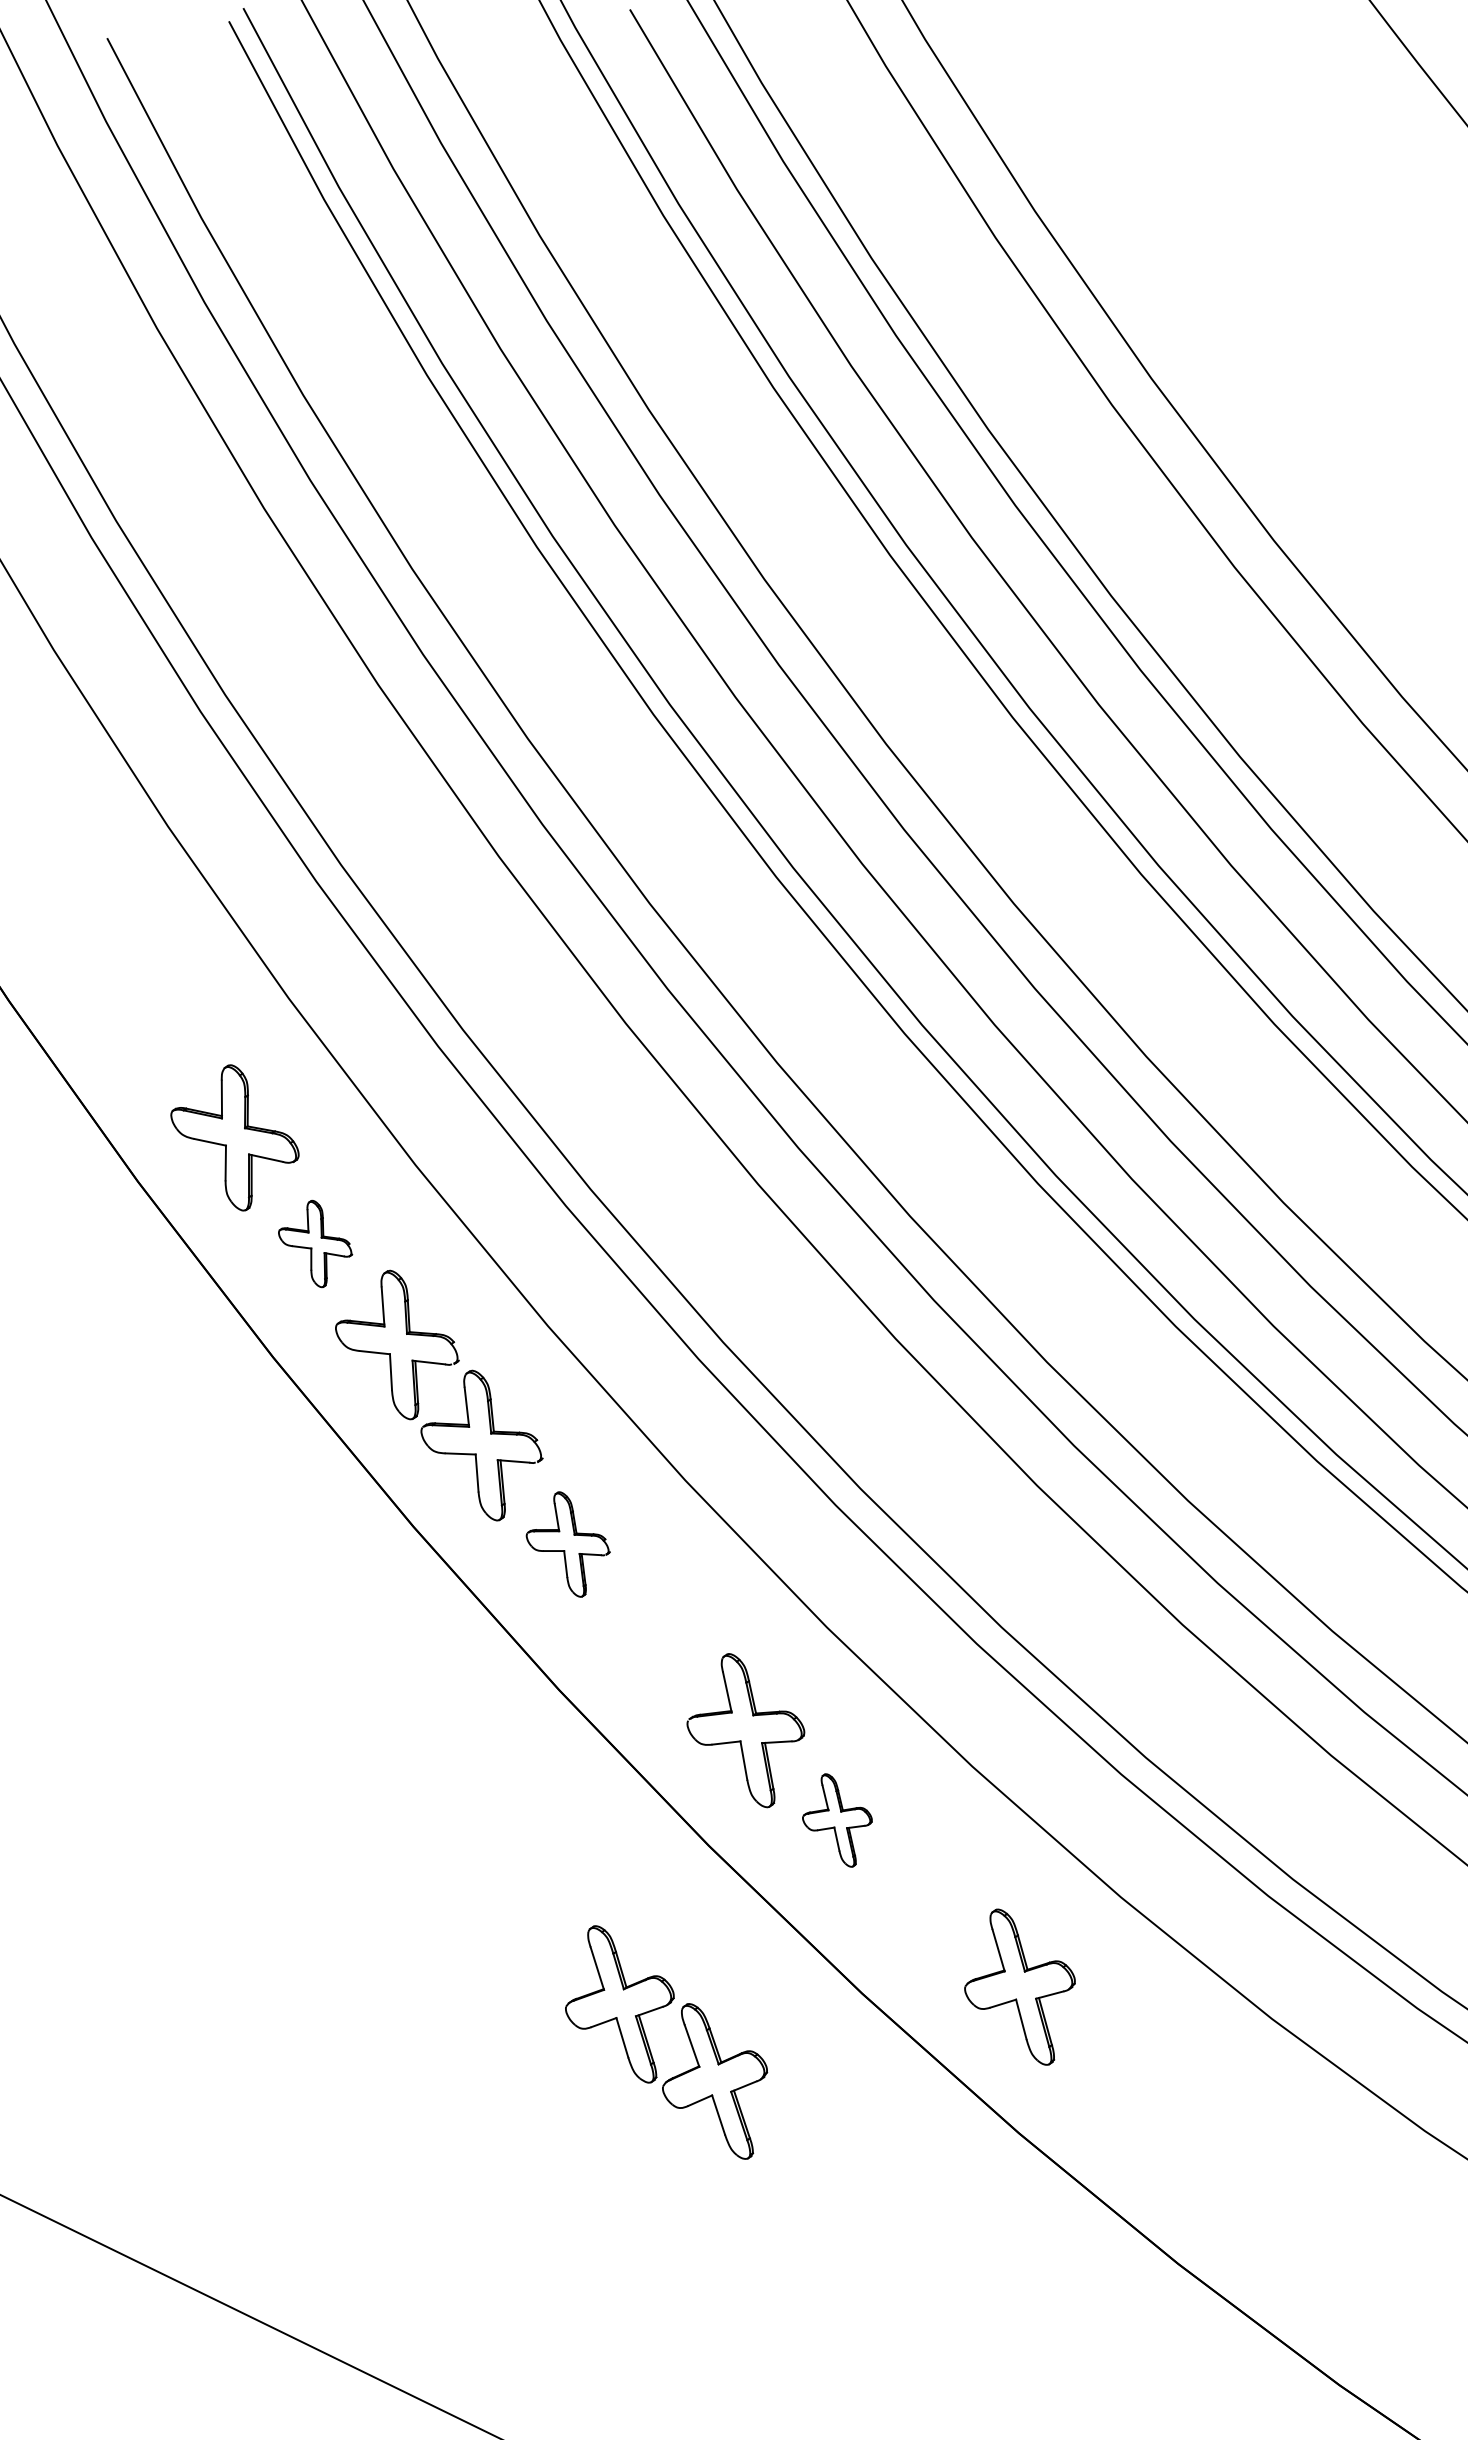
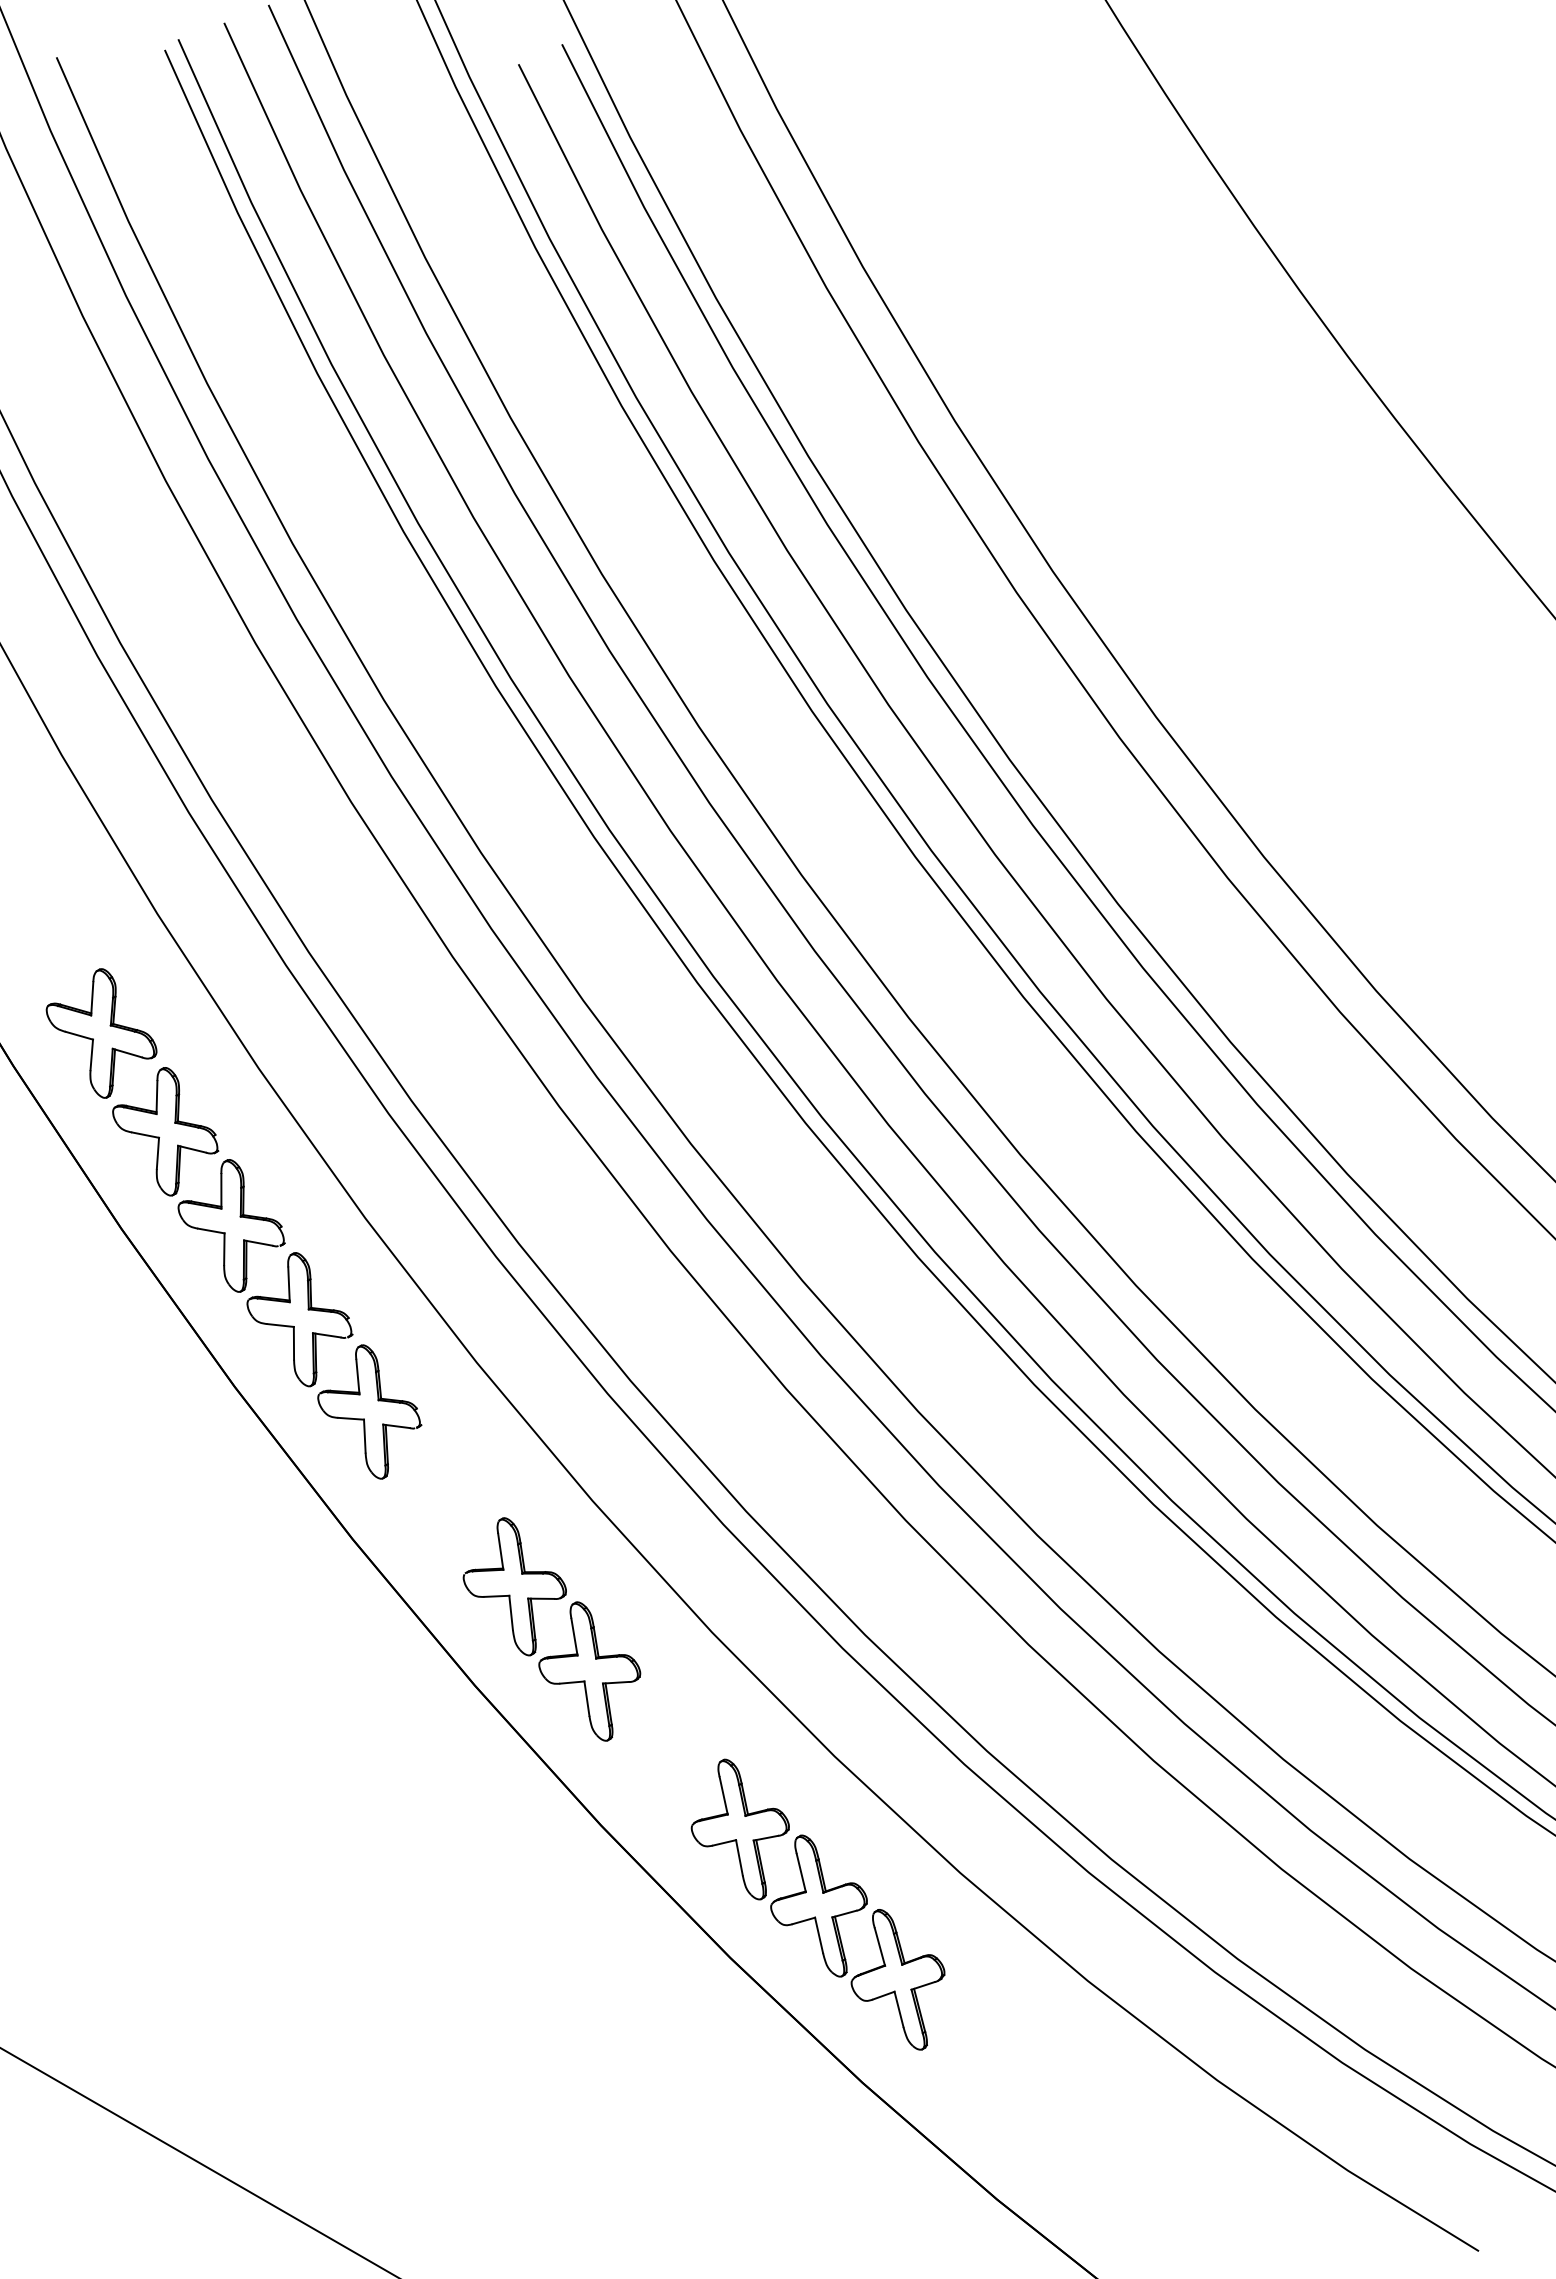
part: (315, 1243) -> (165, 1131), size x1.67
part: (567, 1544) -> (369, 1411), size x1.43
part: (837, 1820) -> (589, 1671), size x1.67
part: (650, 2049) -> (843, 1947), moved

